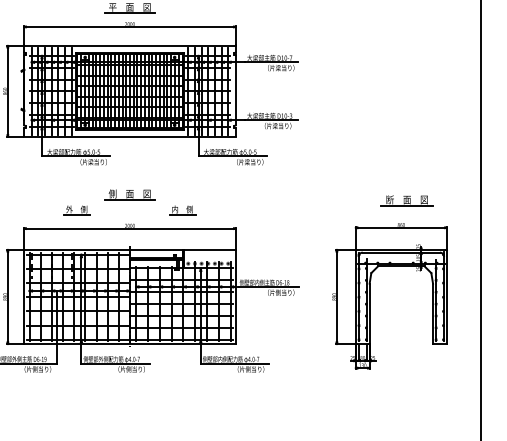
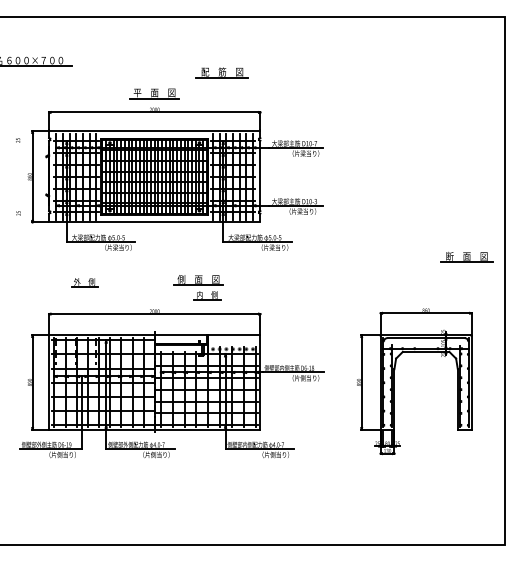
part: (129, 194) -> (198, 280), moved
part: (406, 200) -> (466, 257), moved
part: (76, 209) -> (84, 282), moved

